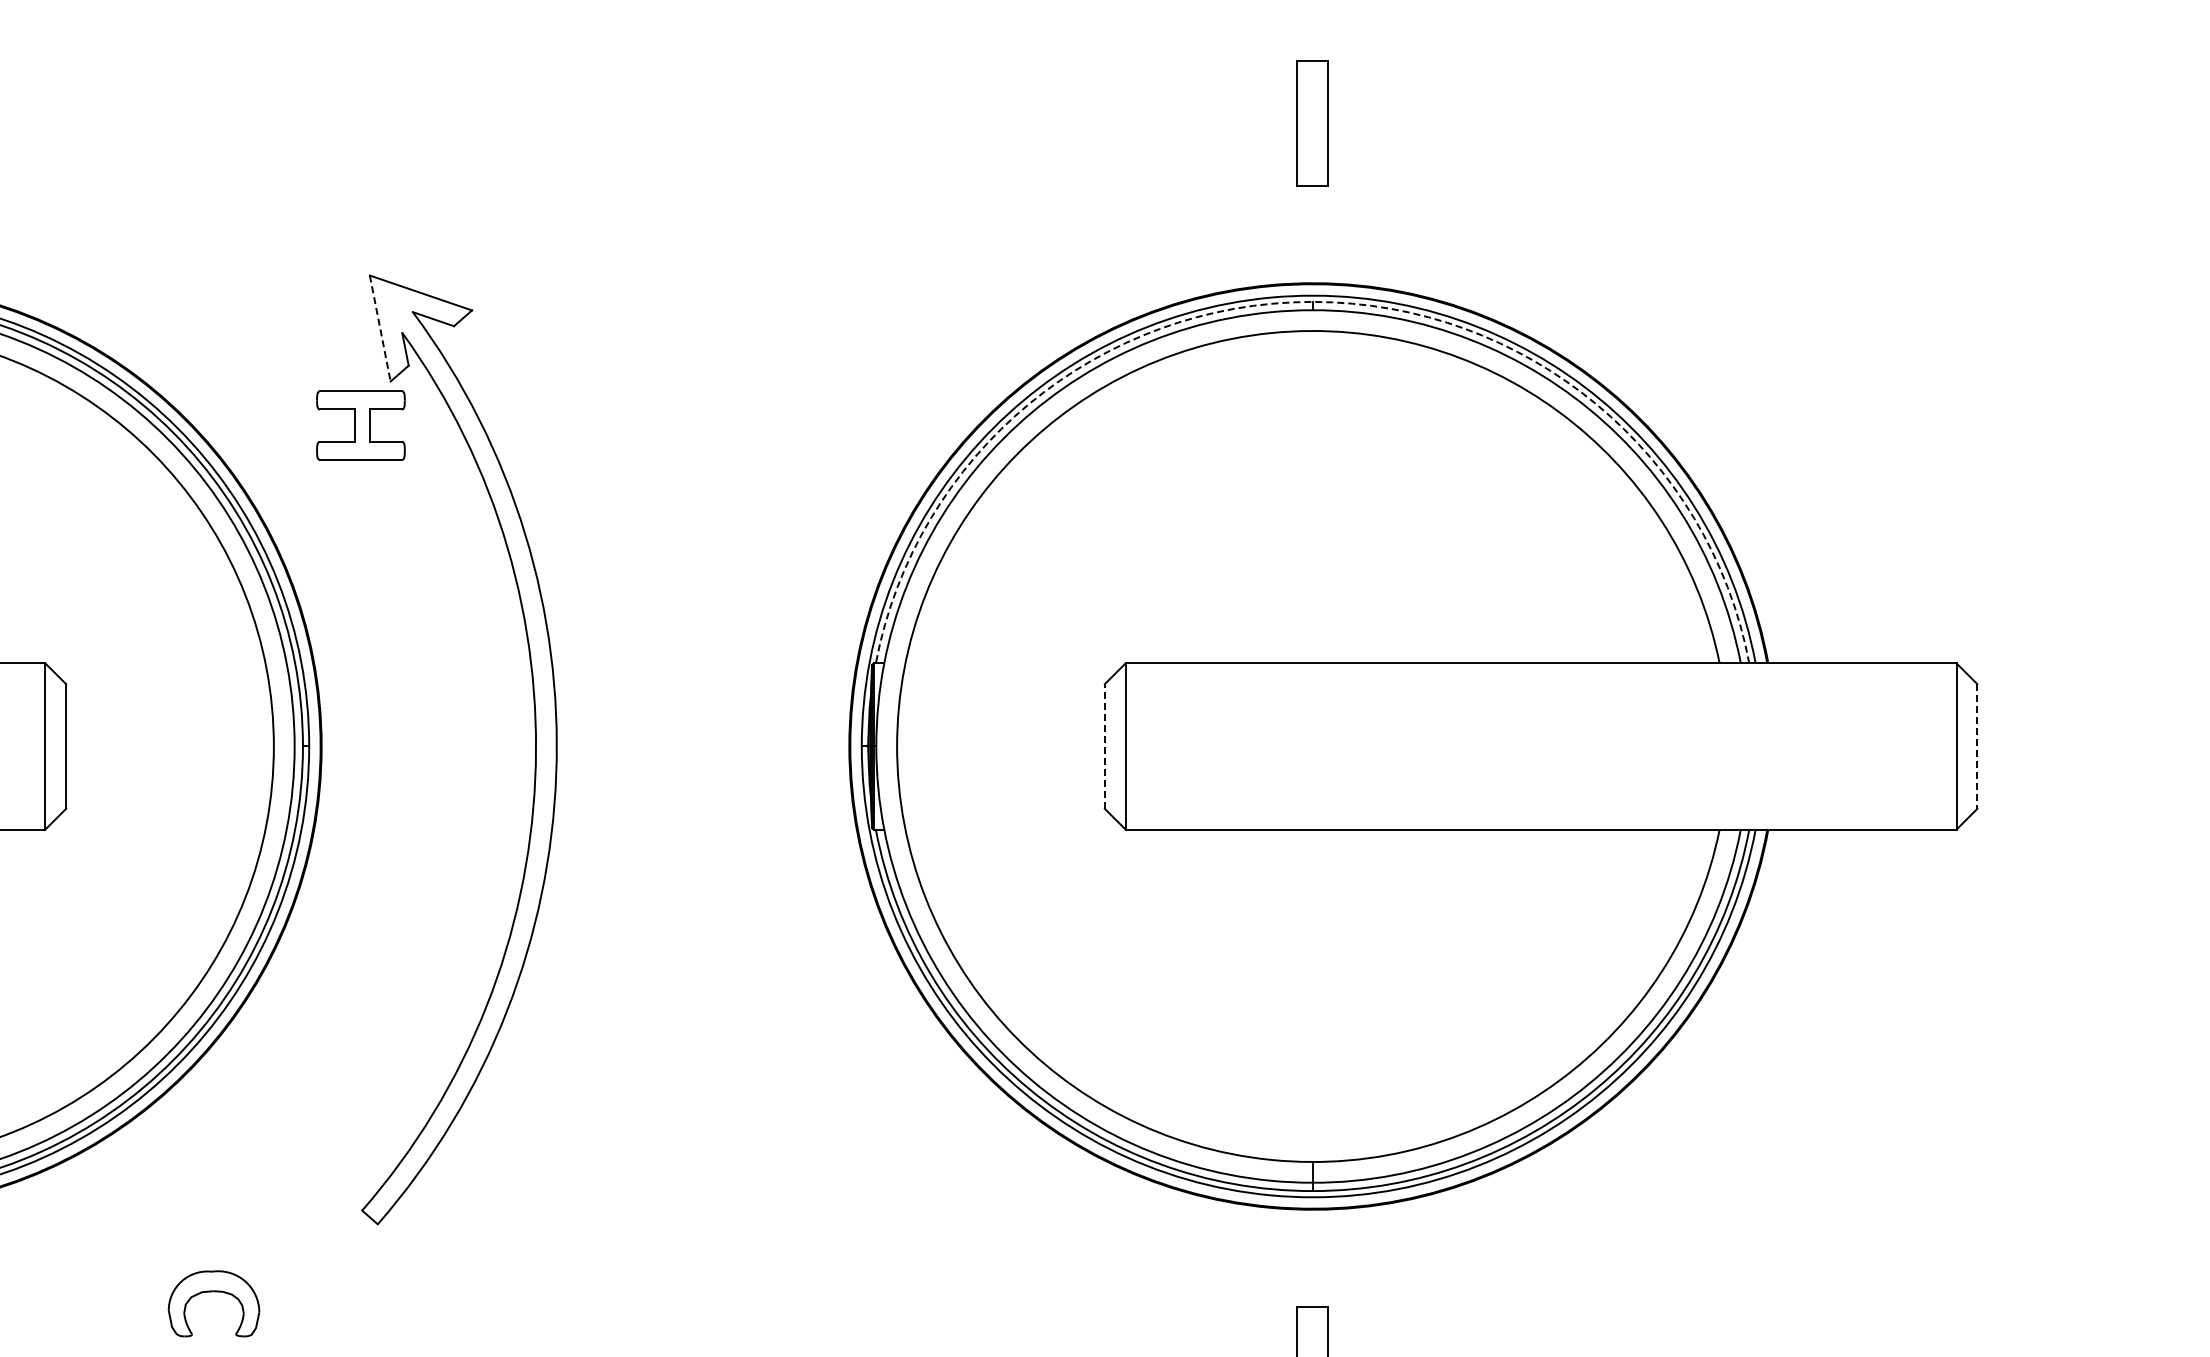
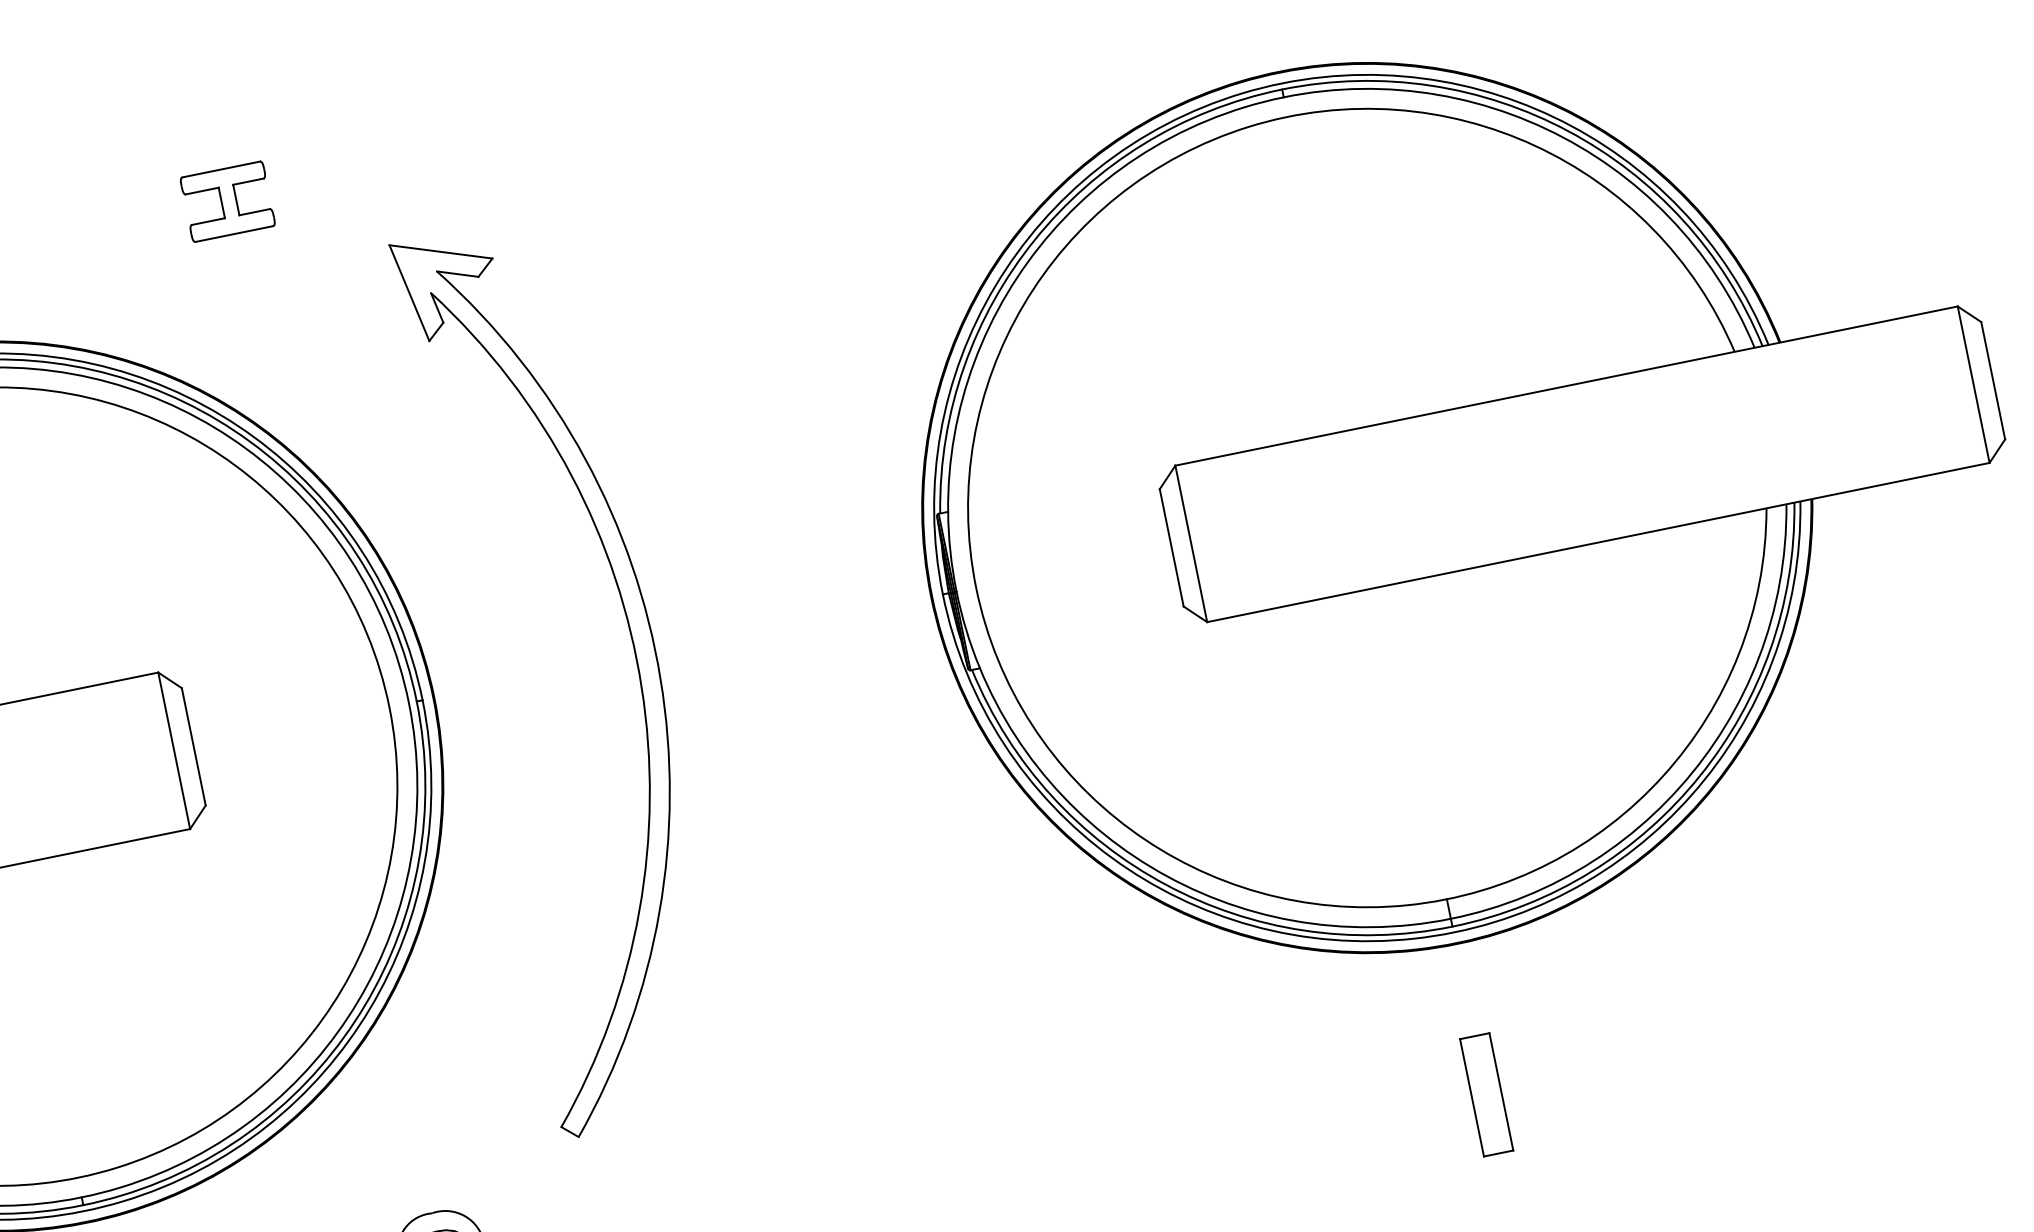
arc: (1312, 301) -> (1281, 89), dashed -> solid
line: (380, 328) -> (409, 293), dashed -> solid
part: (360, 425) -> (227, 201), moved
line: (1104, 746) -> (1171, 547), dashed -> solid
line: (1977, 746) -> (1993, 380), dashed -> solid

